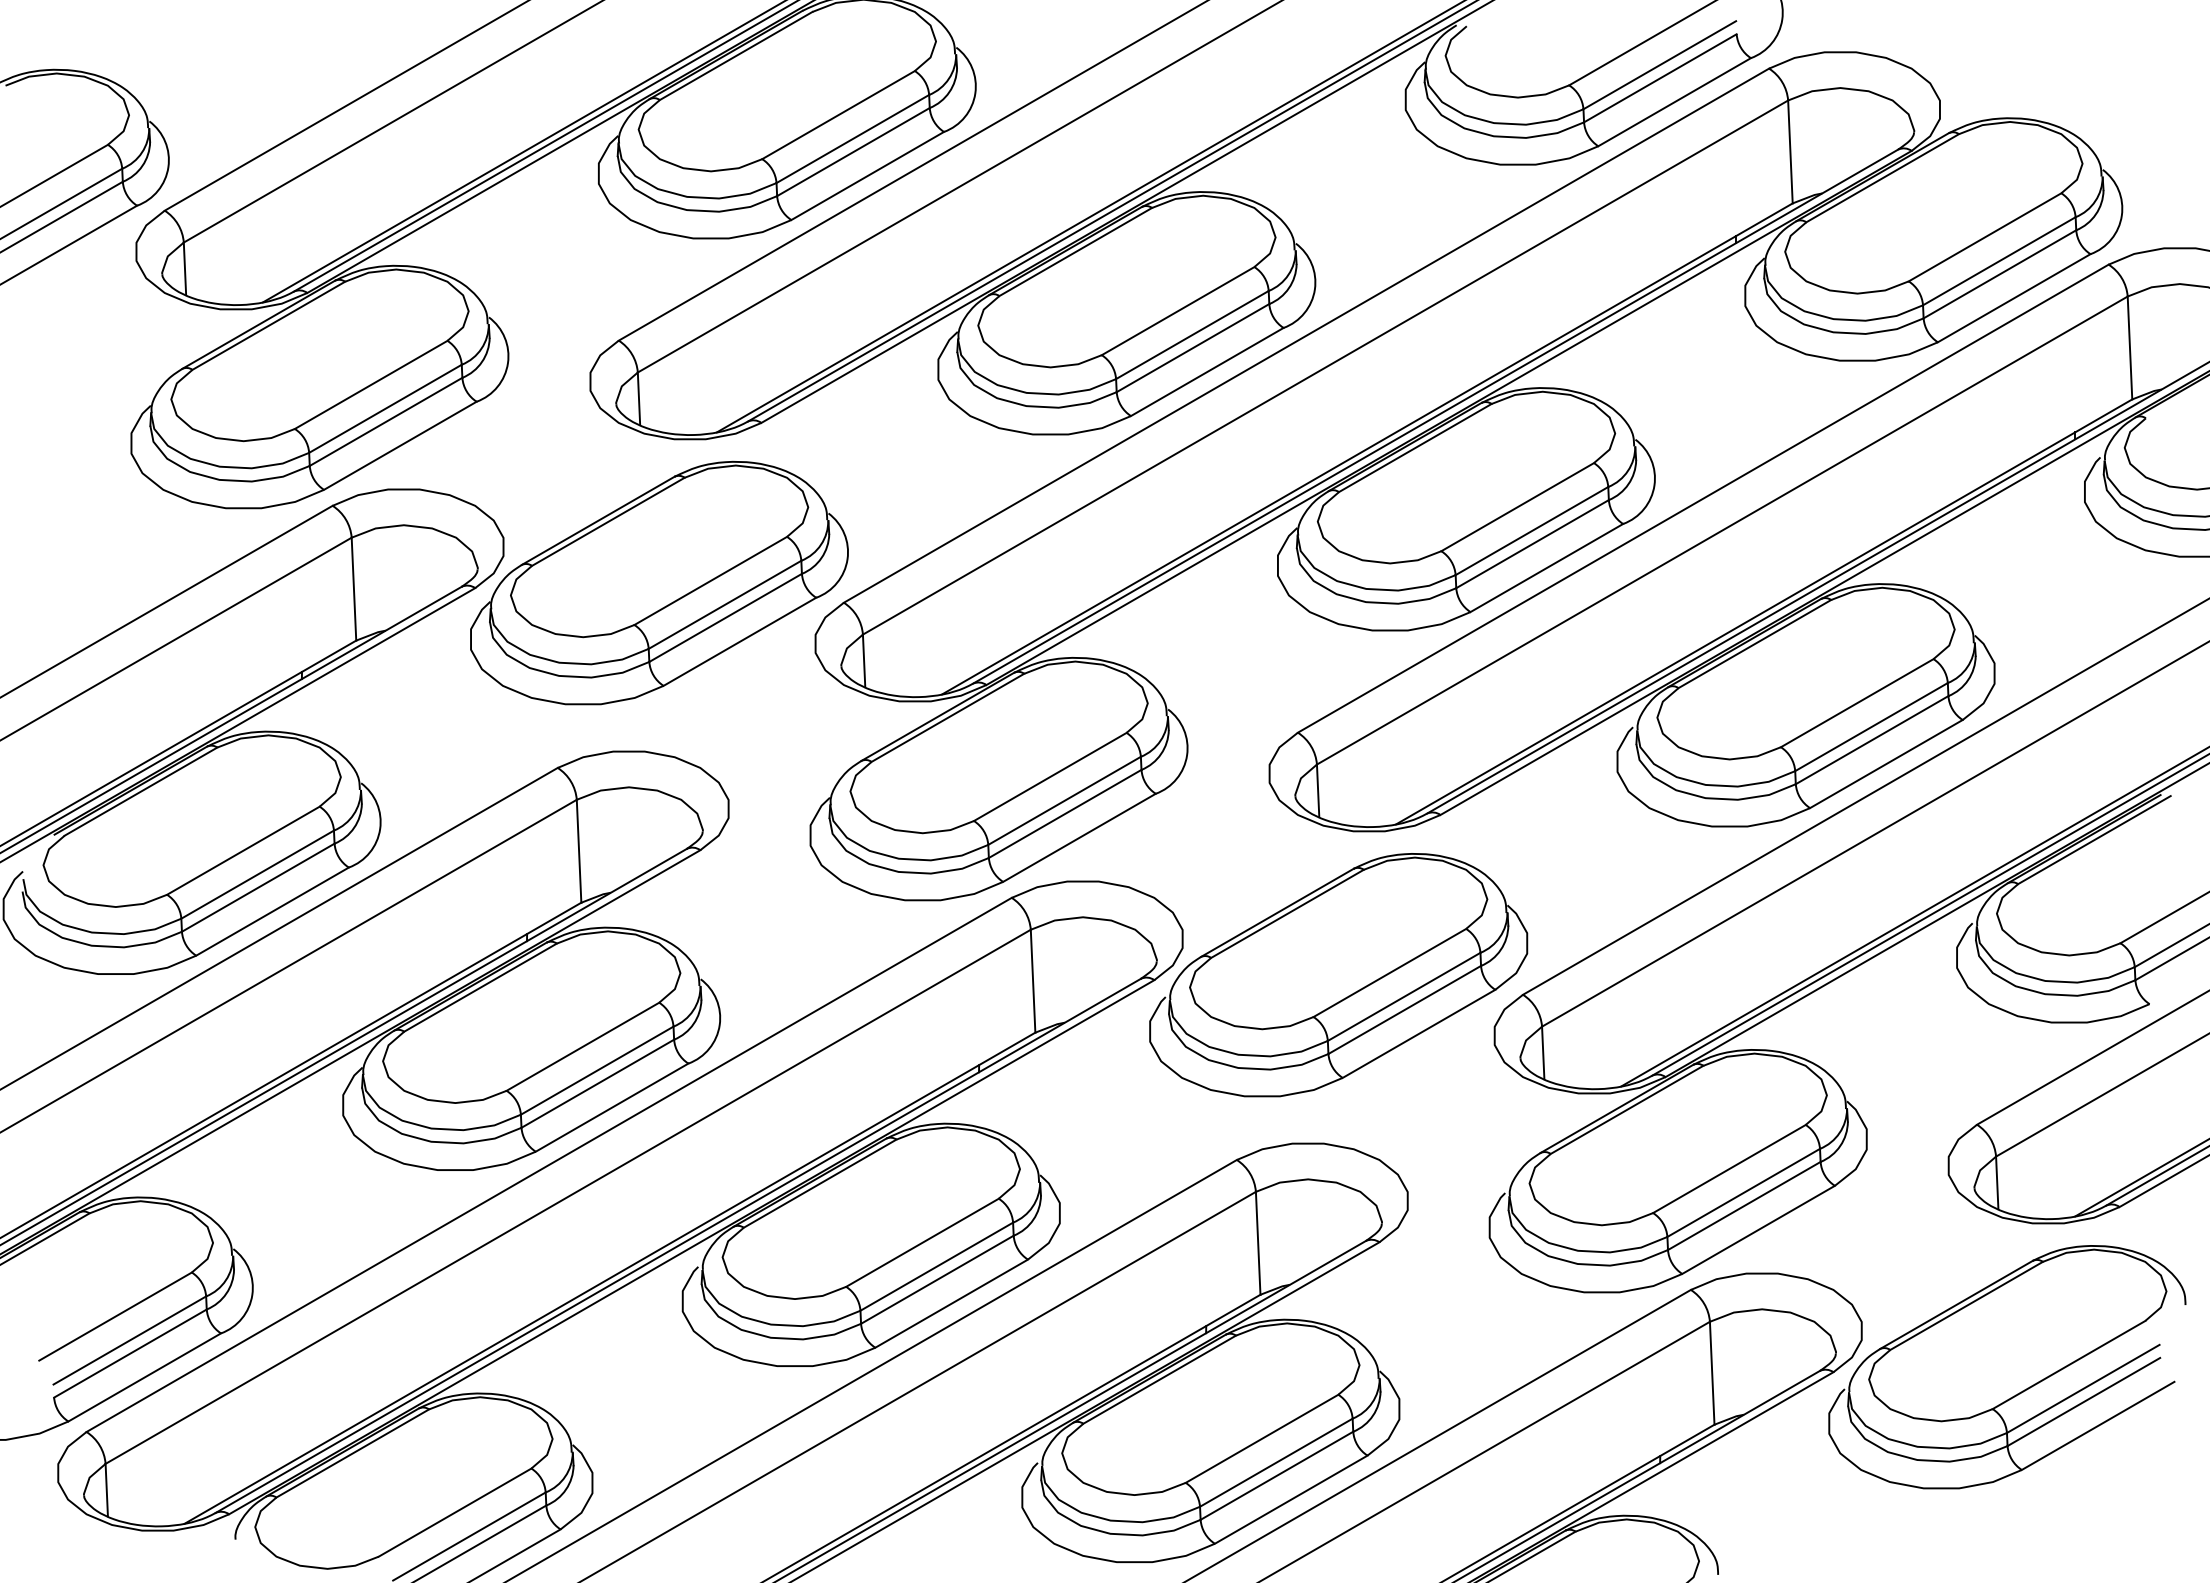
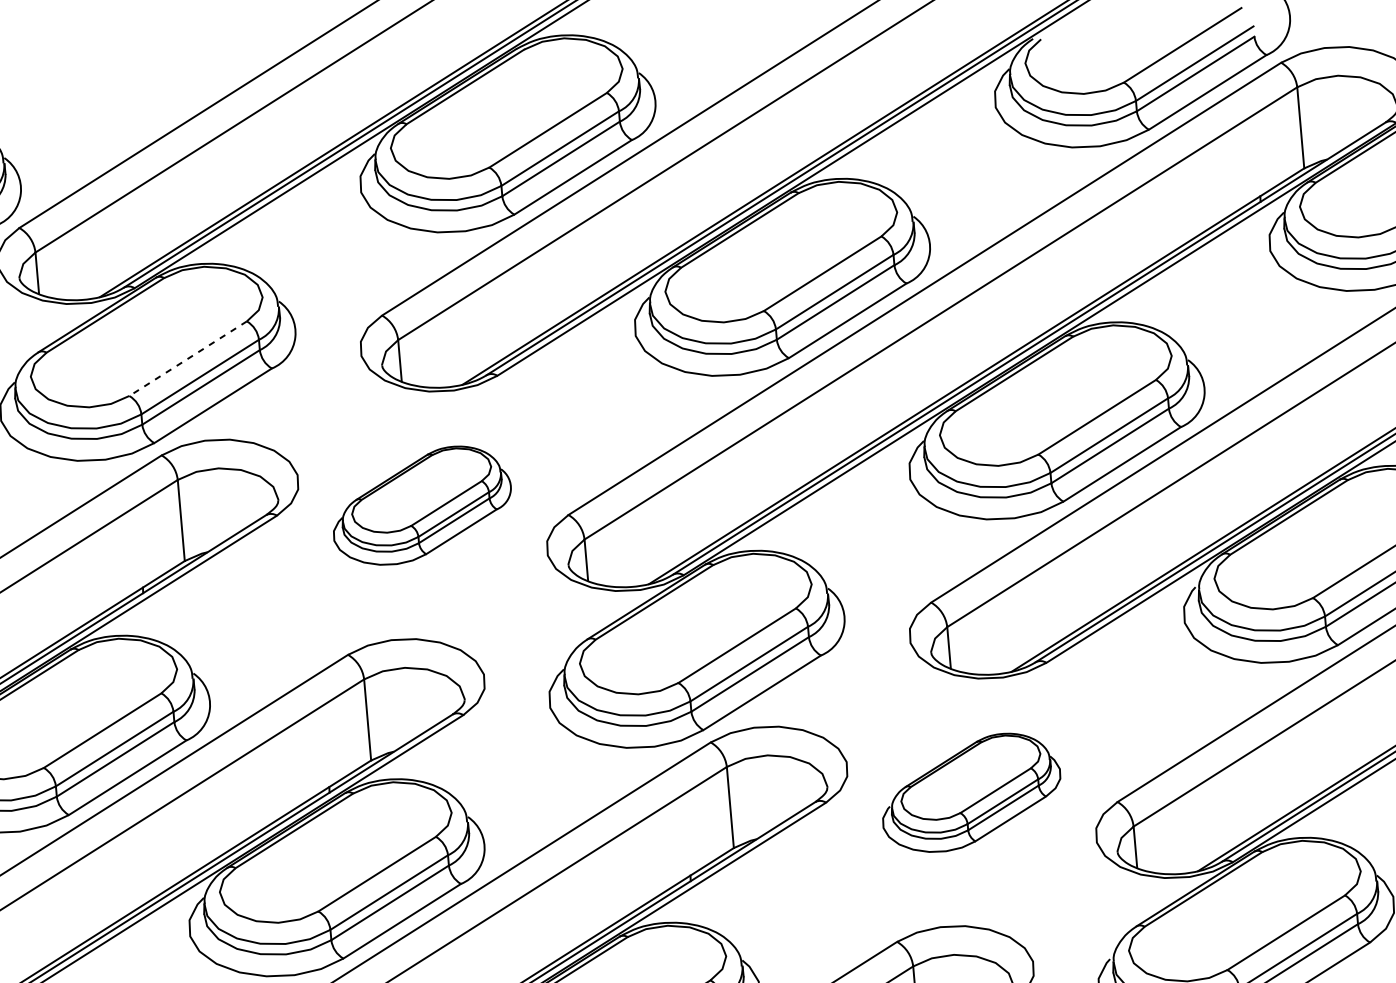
line: (370, 385) -> (187, 359), solid -> dashed
part: (659, 582) -> (422, 505), size x0.6
part: (1338, 975) -> (971, 792), size x0.6

